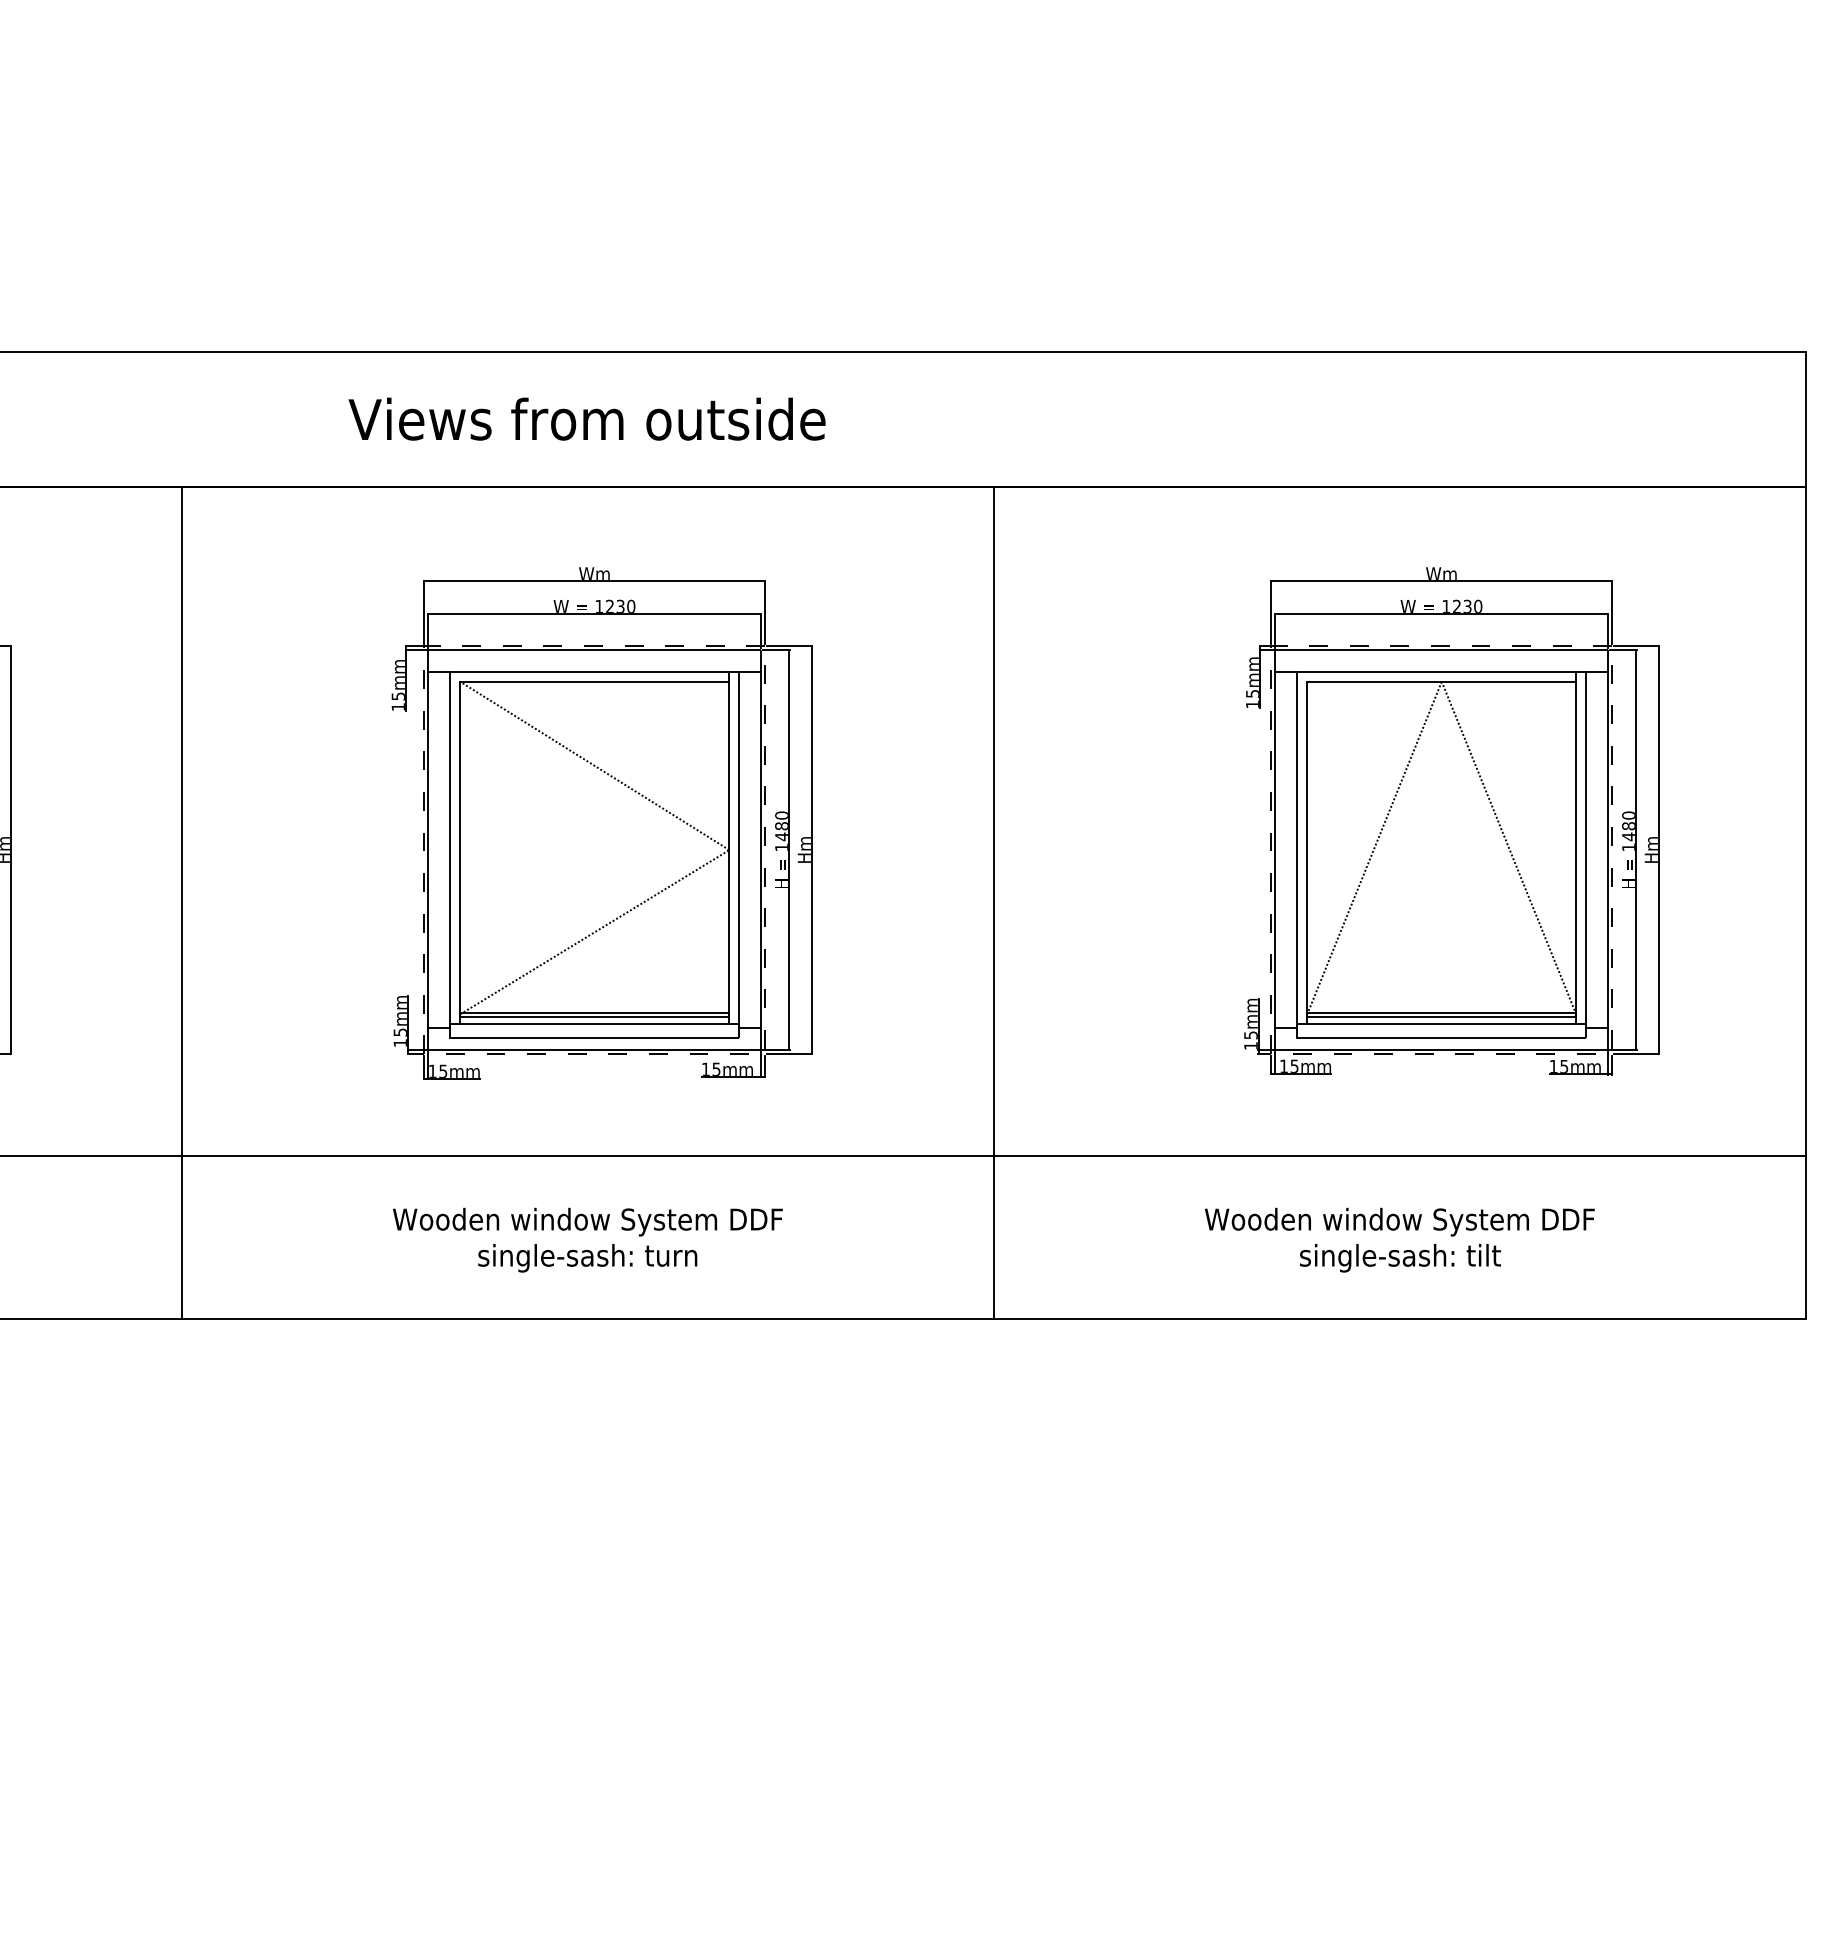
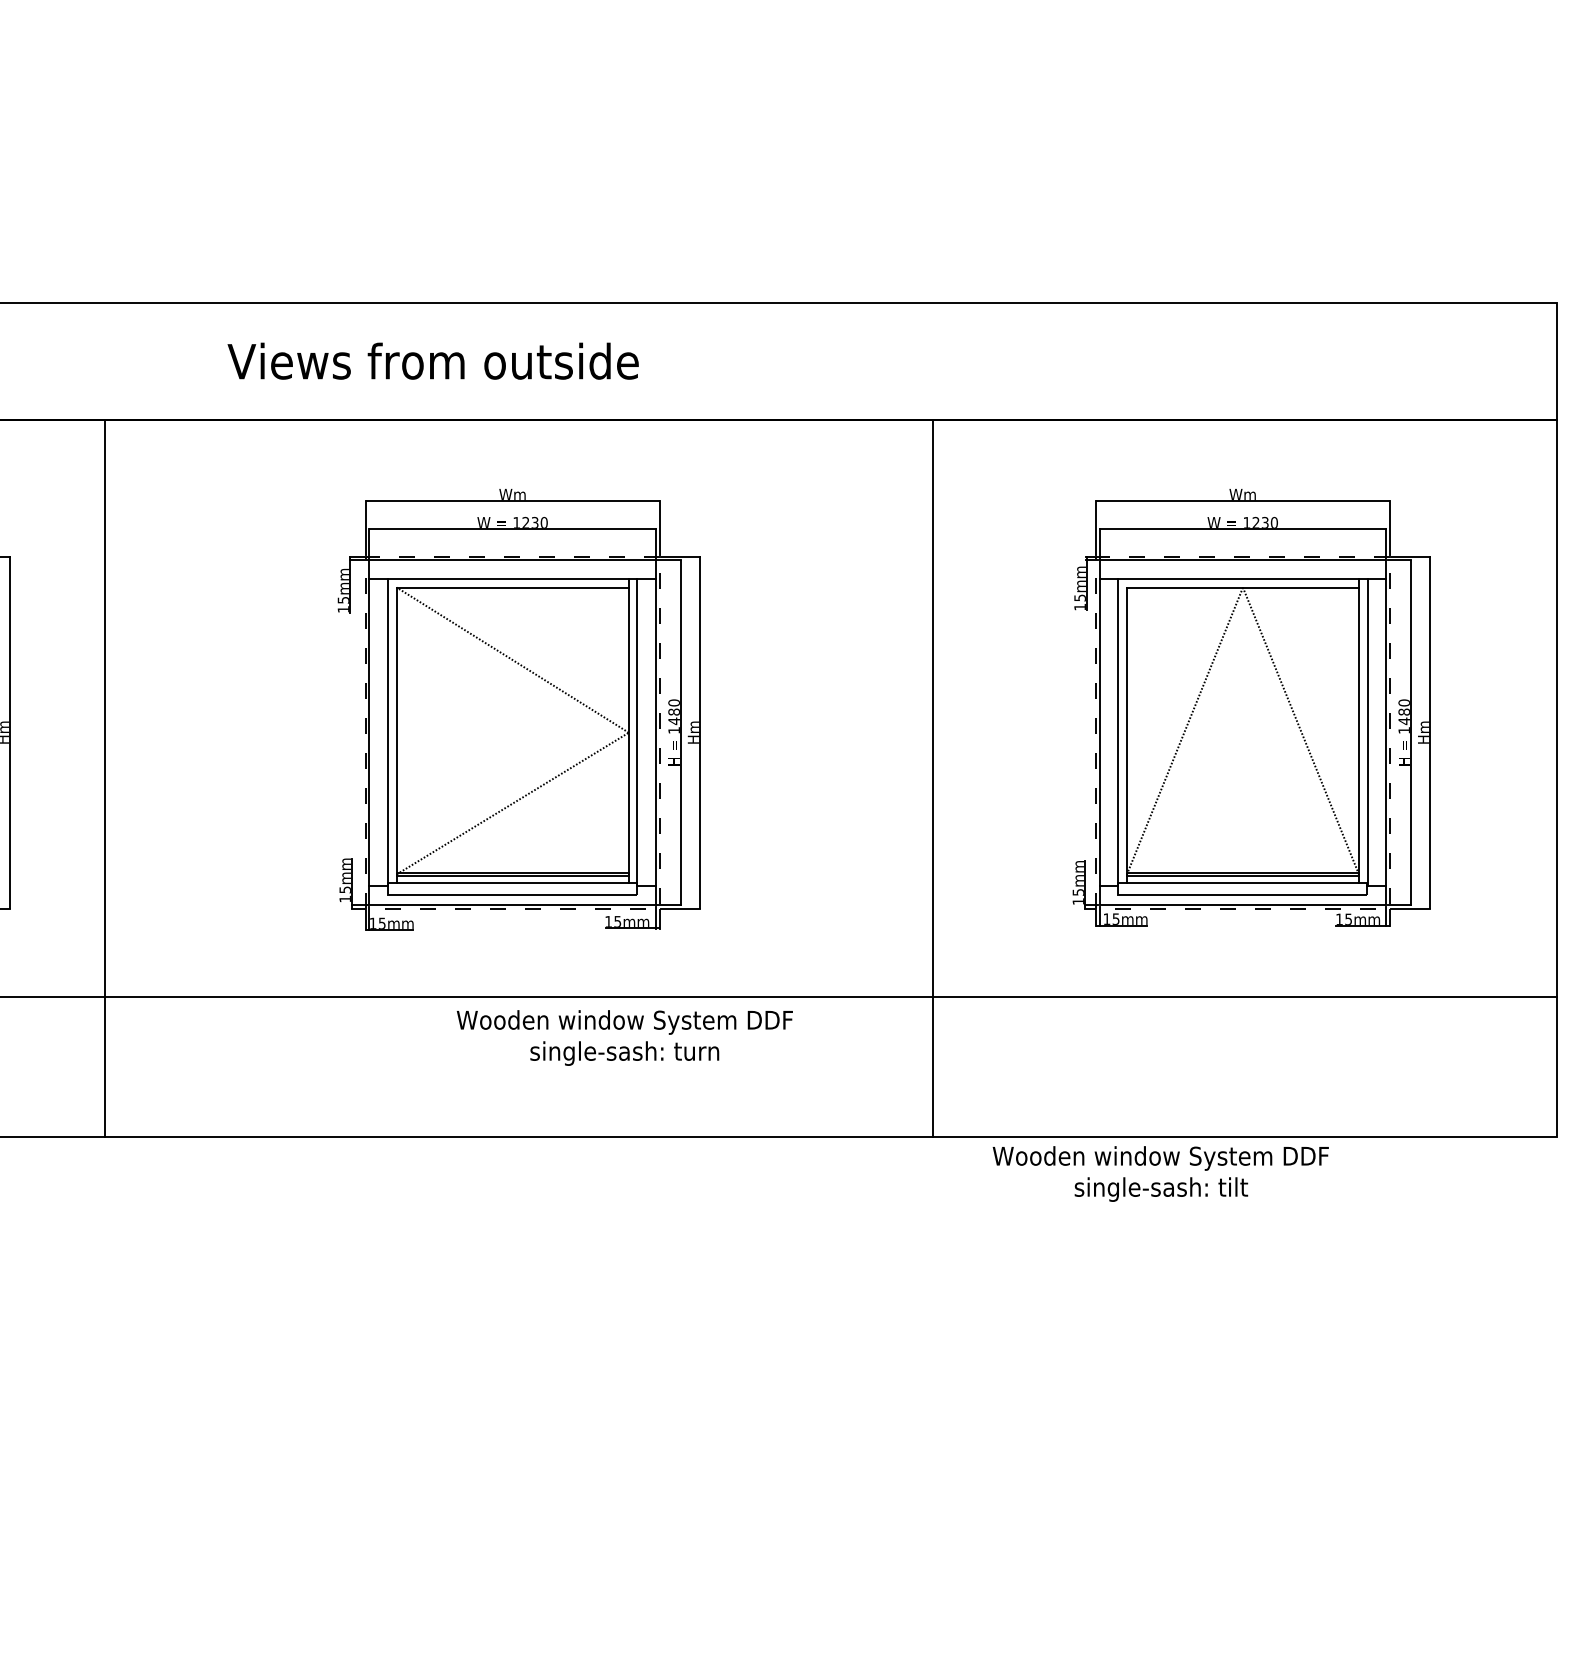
text: (586, 418) -> (432, 360), moved
line: (182, 903) -> (105, 778), moved
line: (994, 903) -> (933, 778), moved
text: (587, 1239) -> (624, 1037), moved
text: (1399, 1239) -> (1160, 1173), moved

